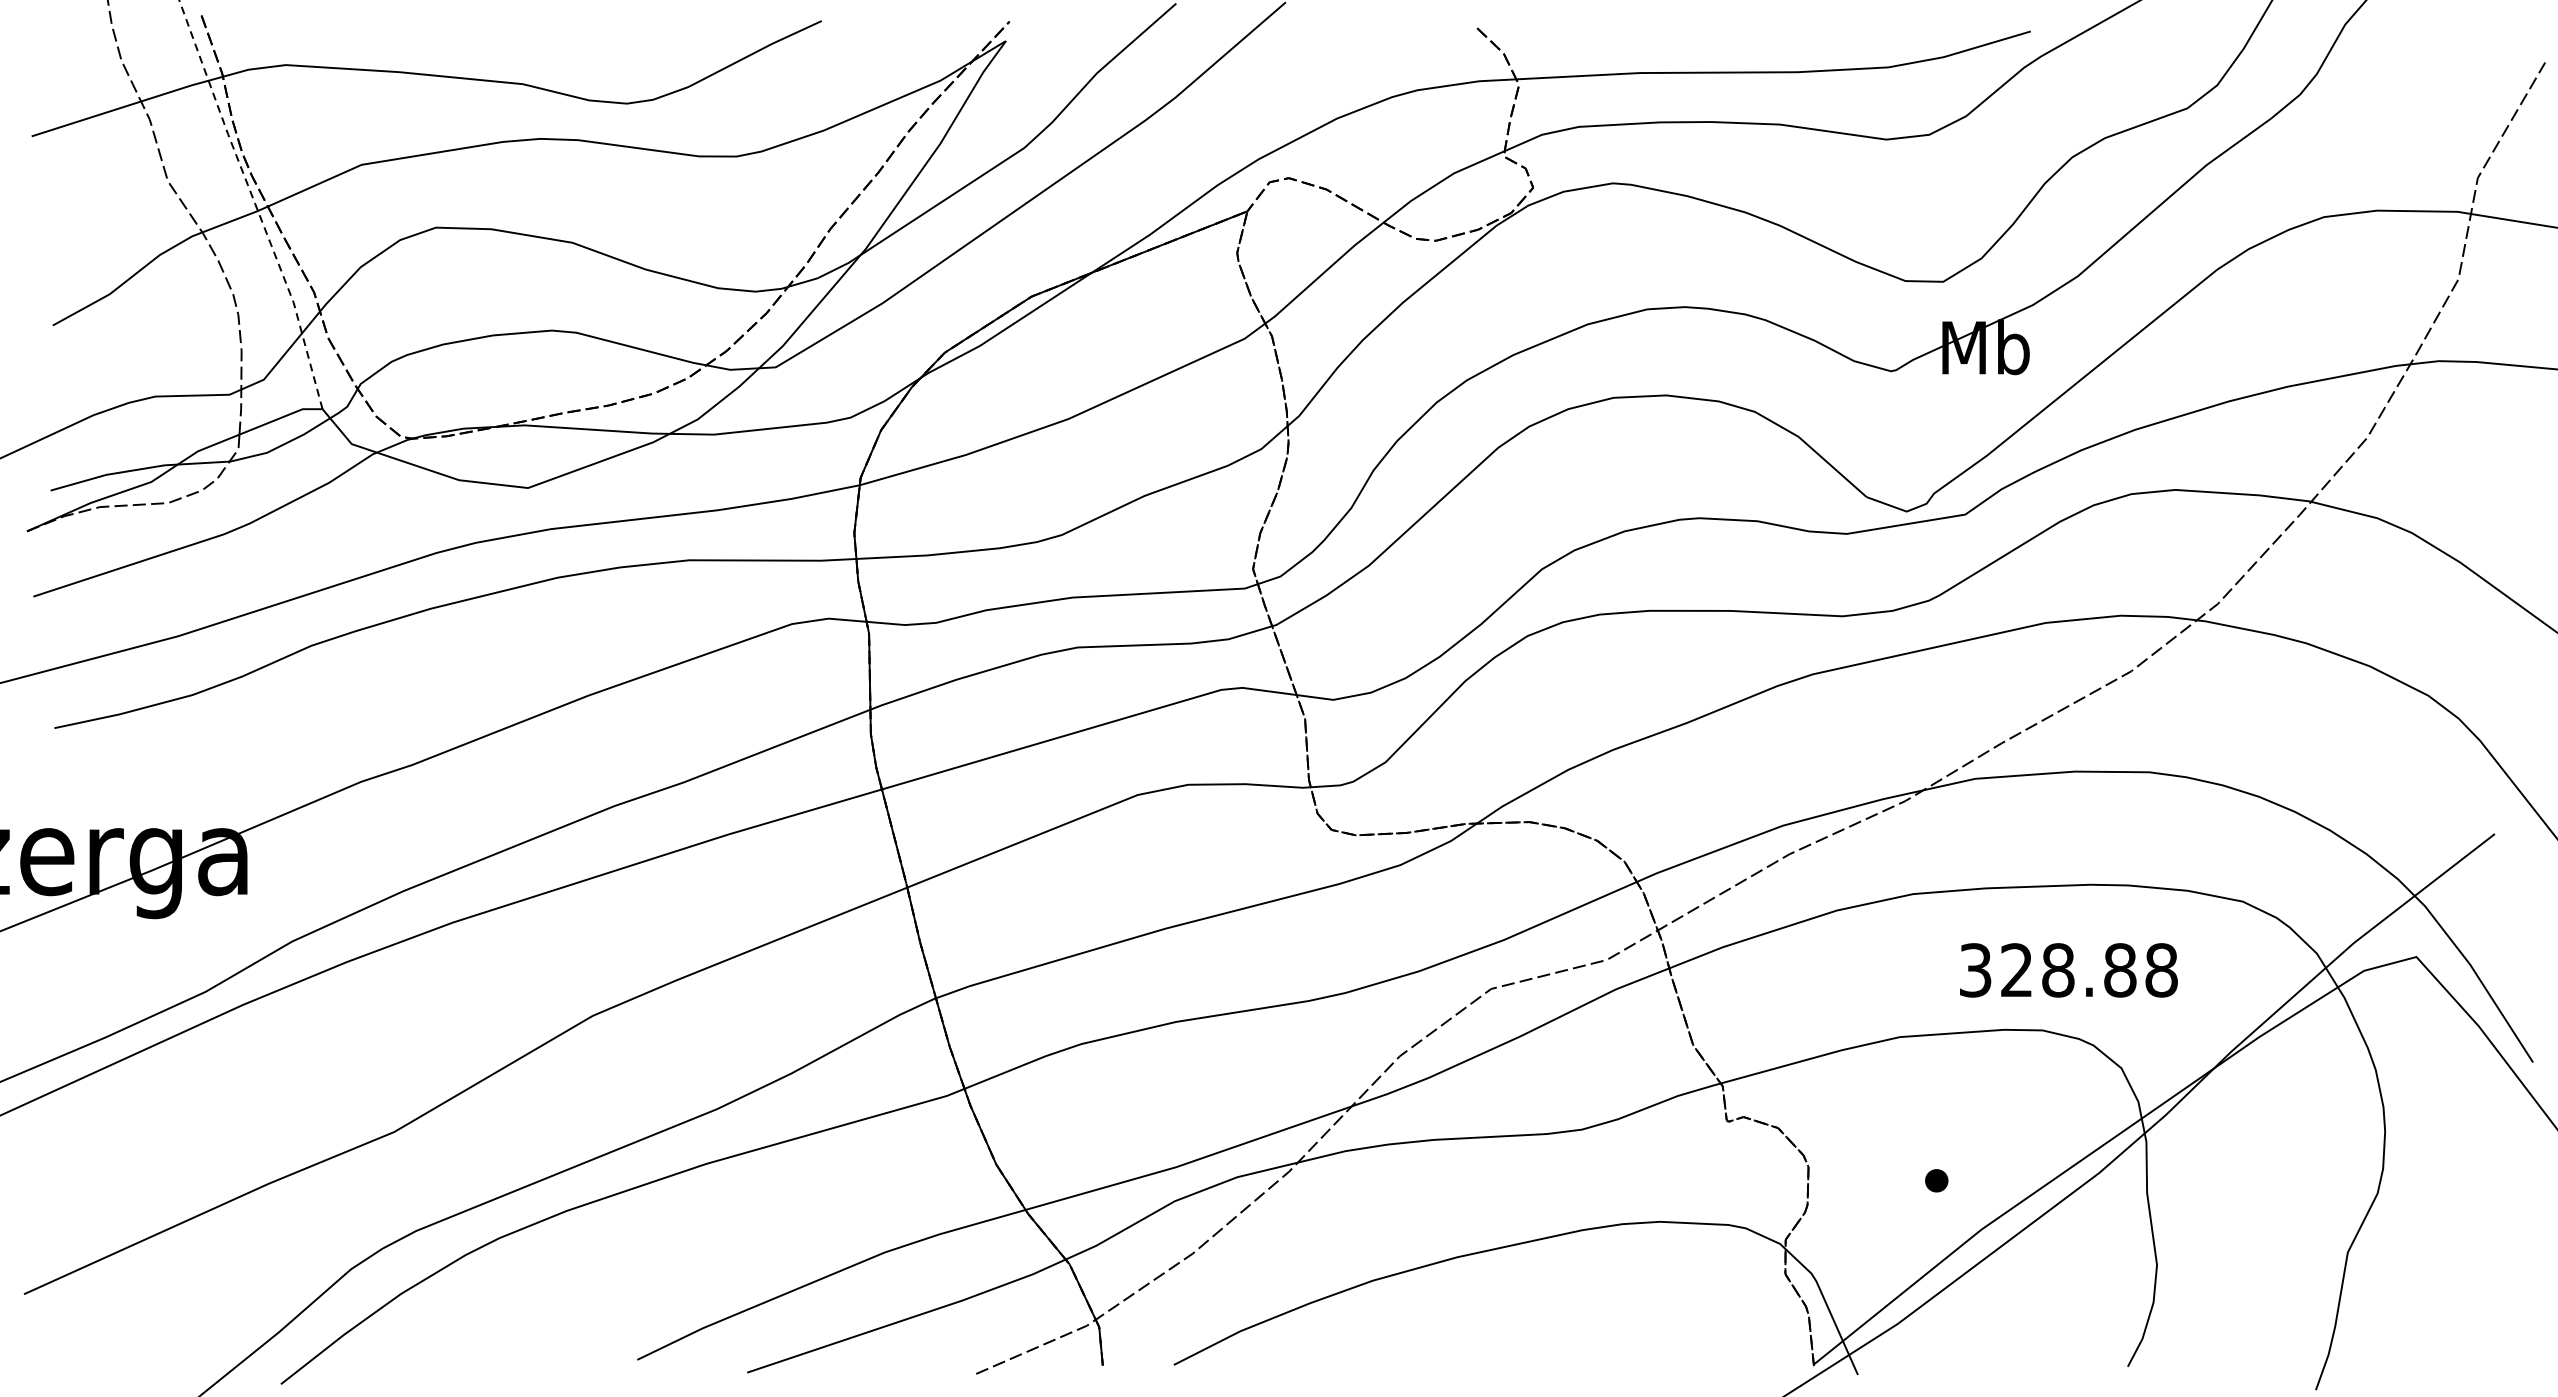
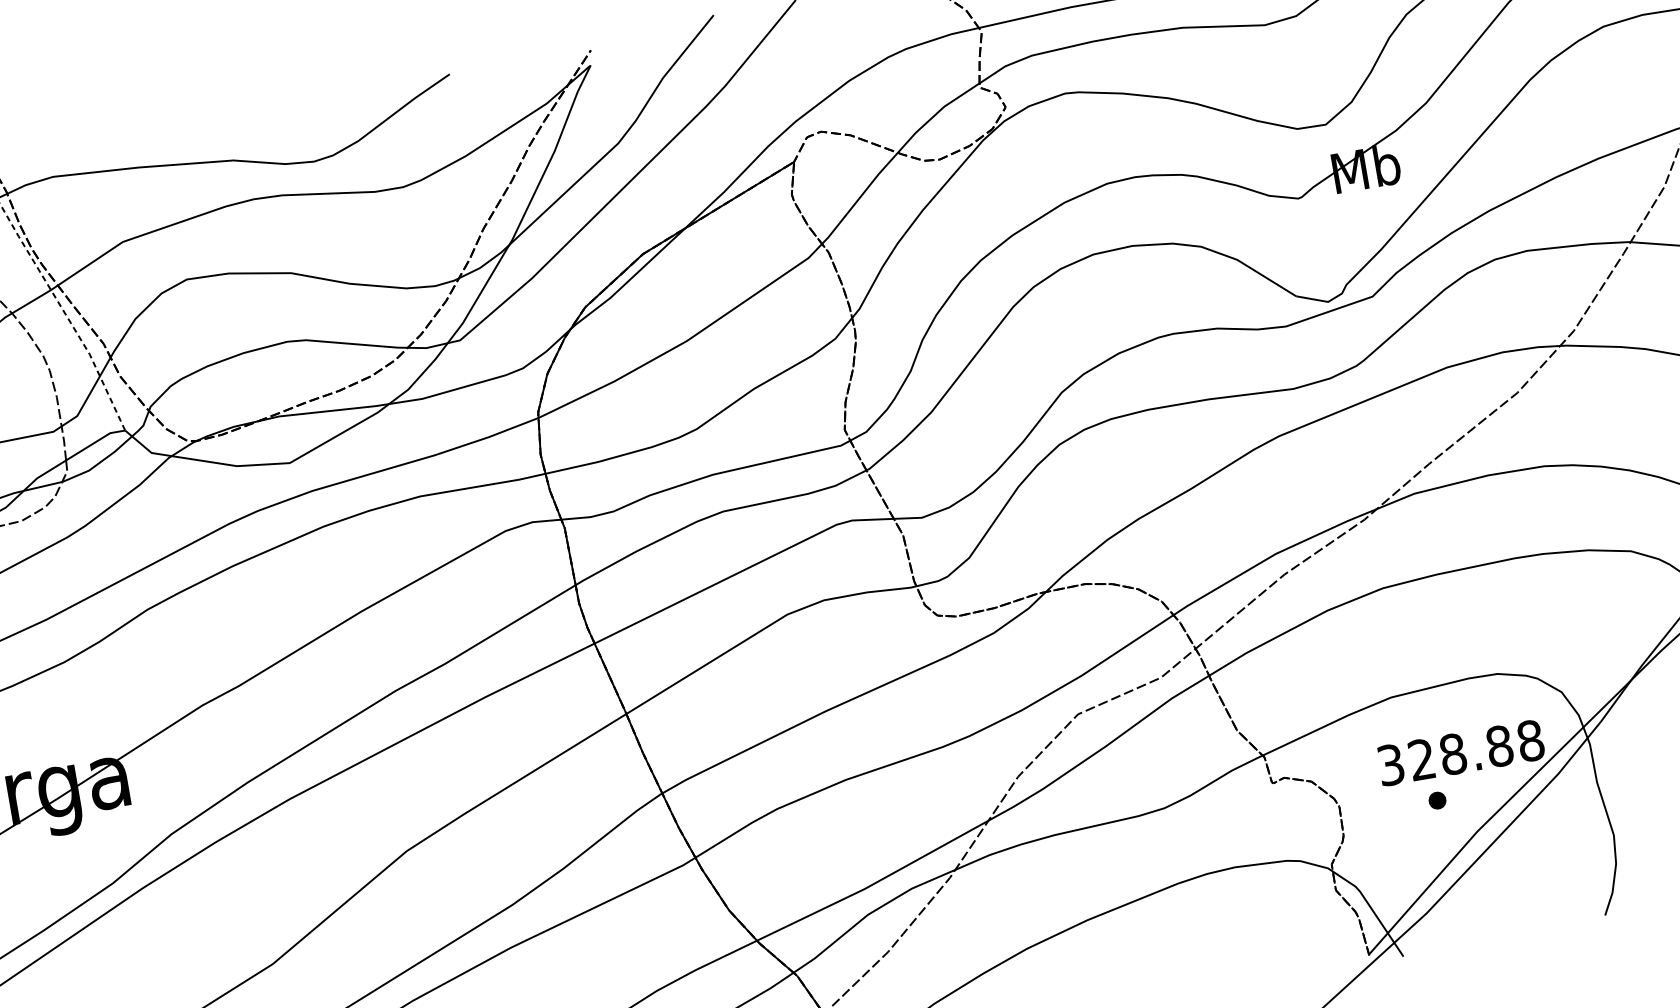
text: (2068, 970) -> (1460, 753), moved

